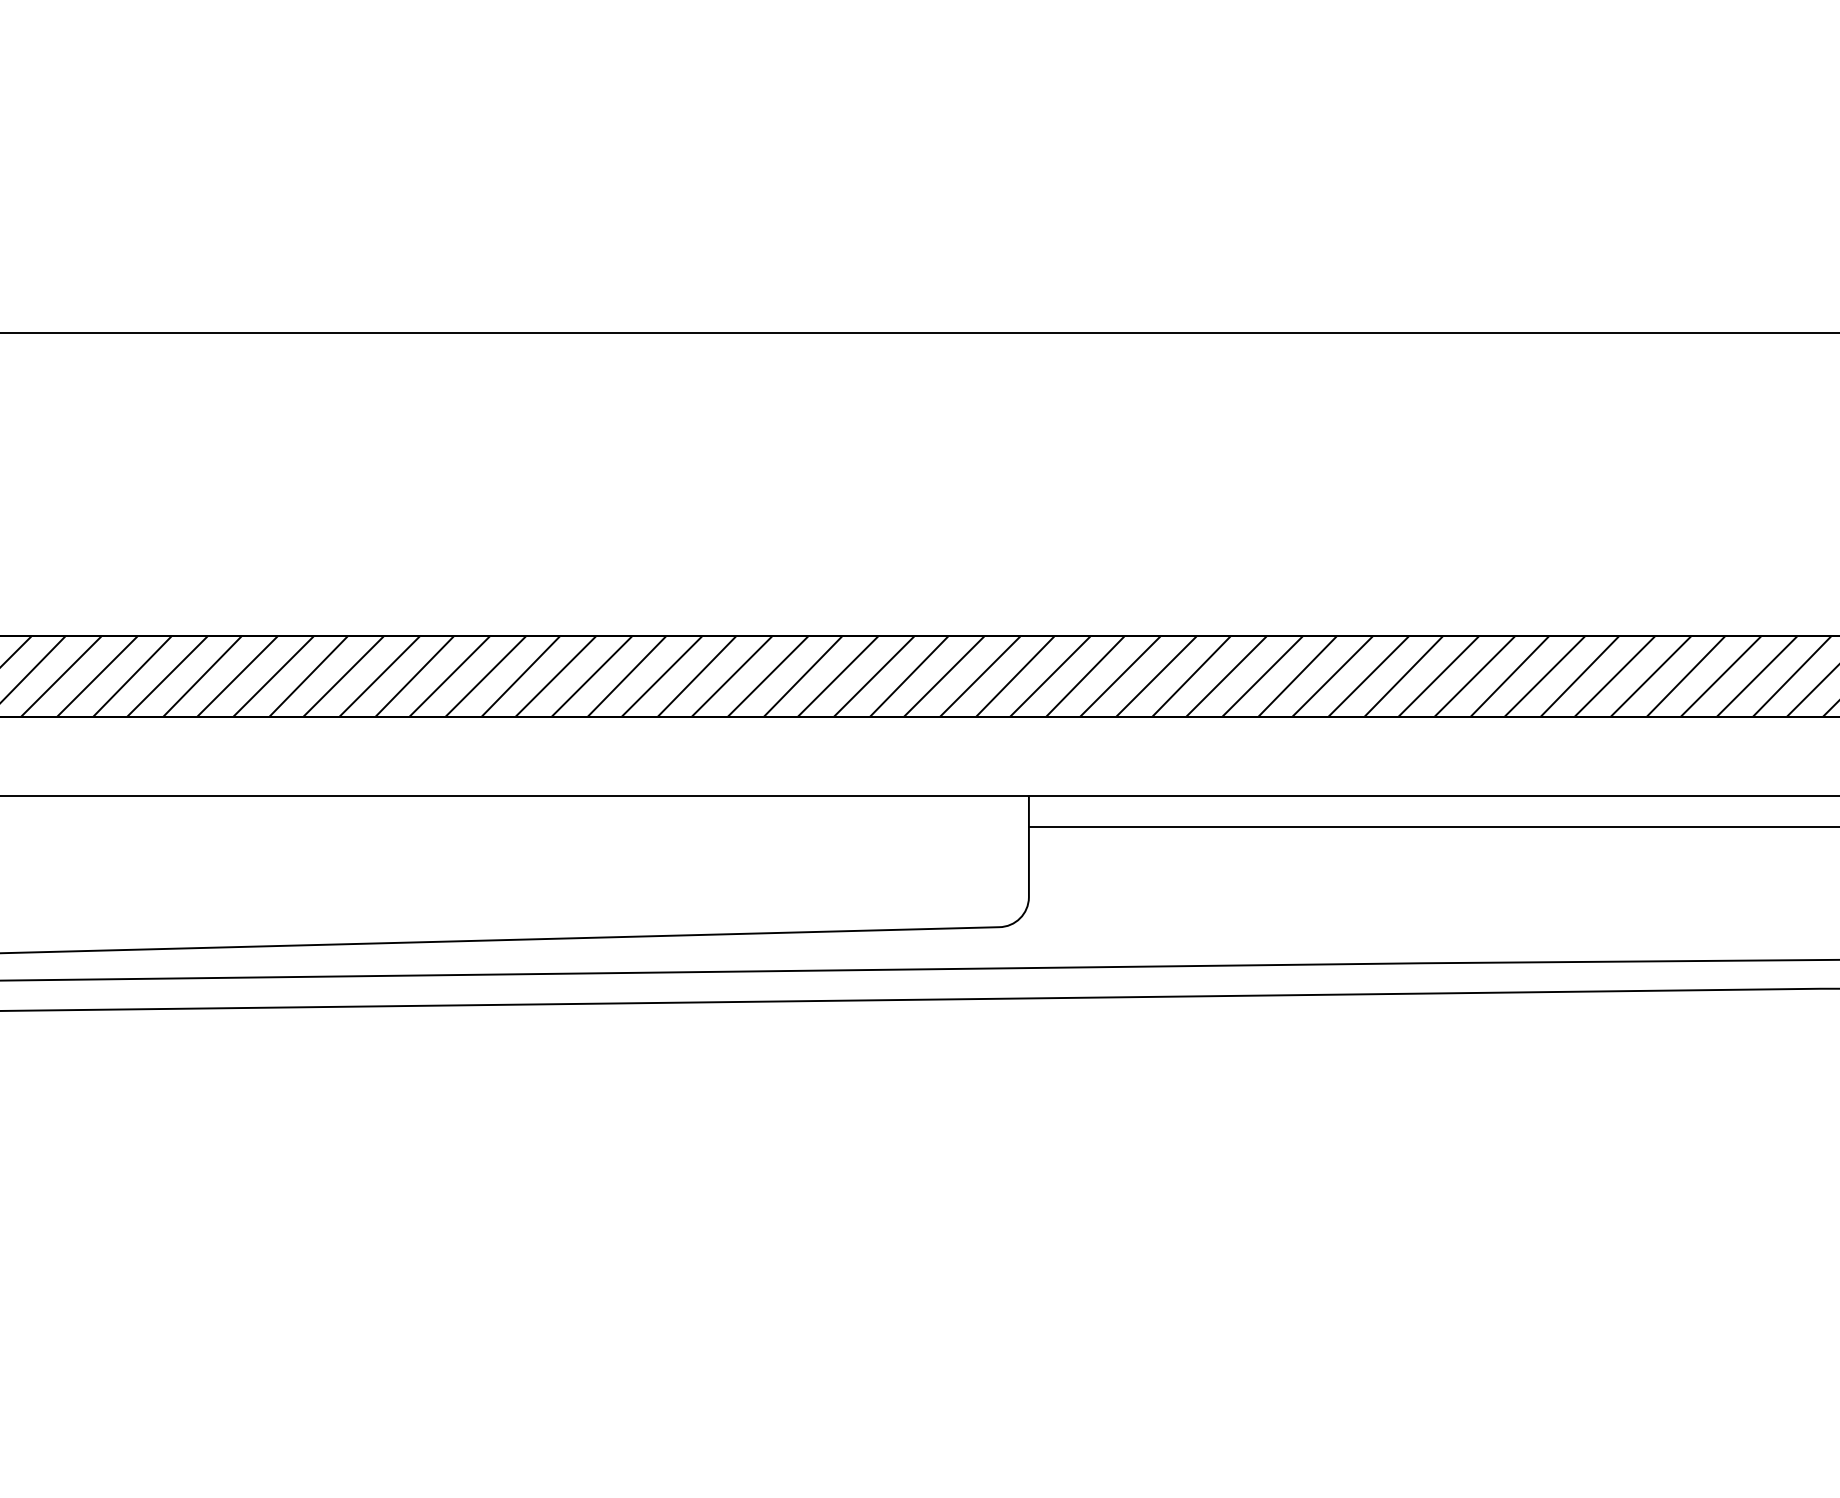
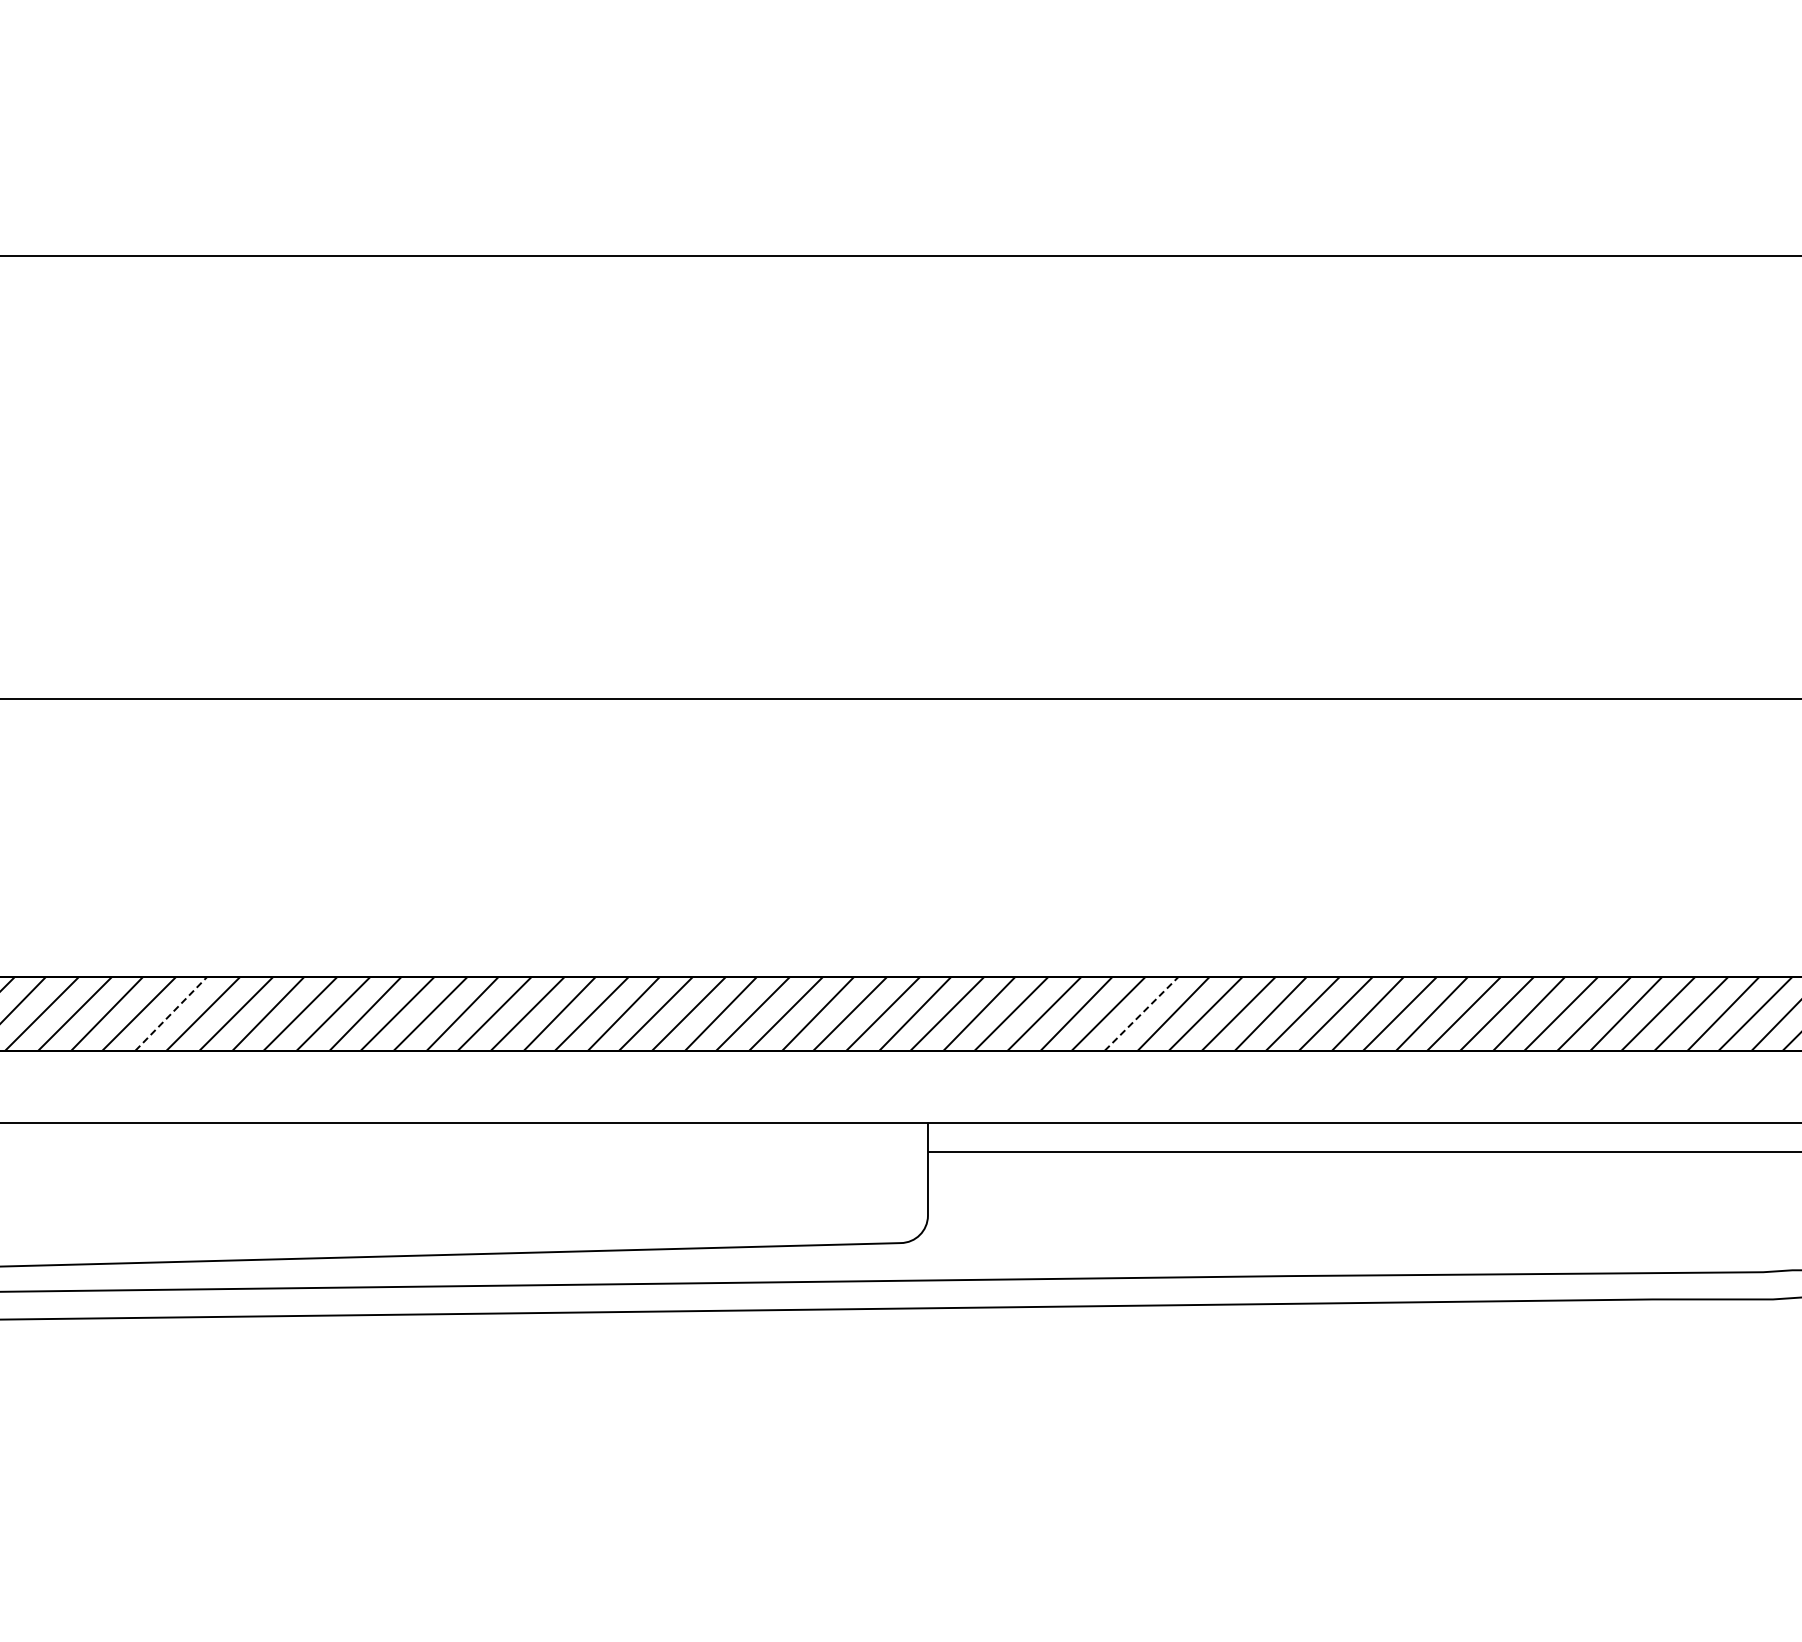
line: (202, 676) -> (171, 1013), solid -> dashed
line: (1263, 676) -> (1142, 1013), solid -> dashed

